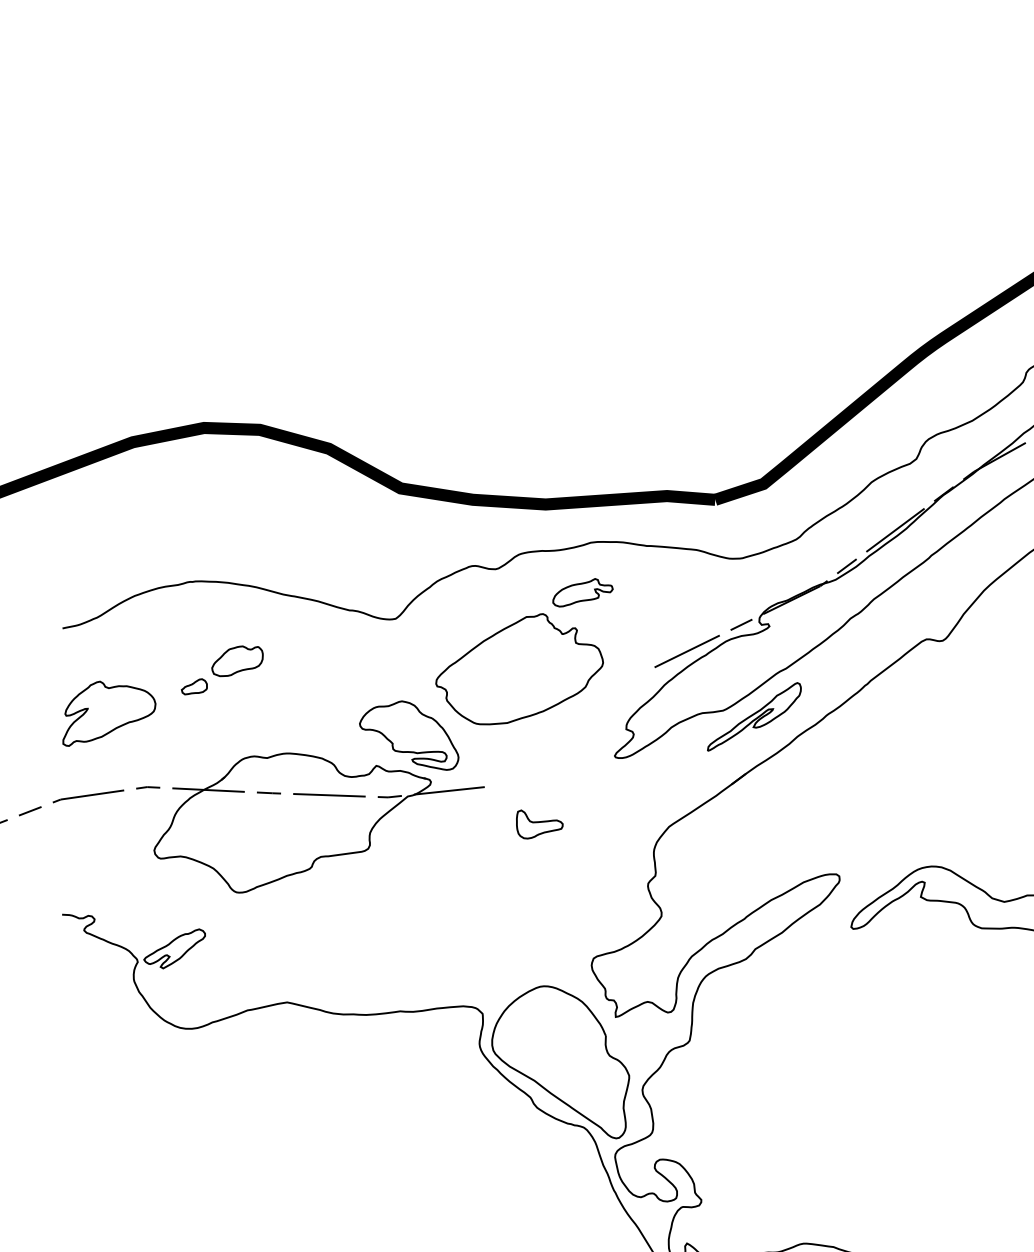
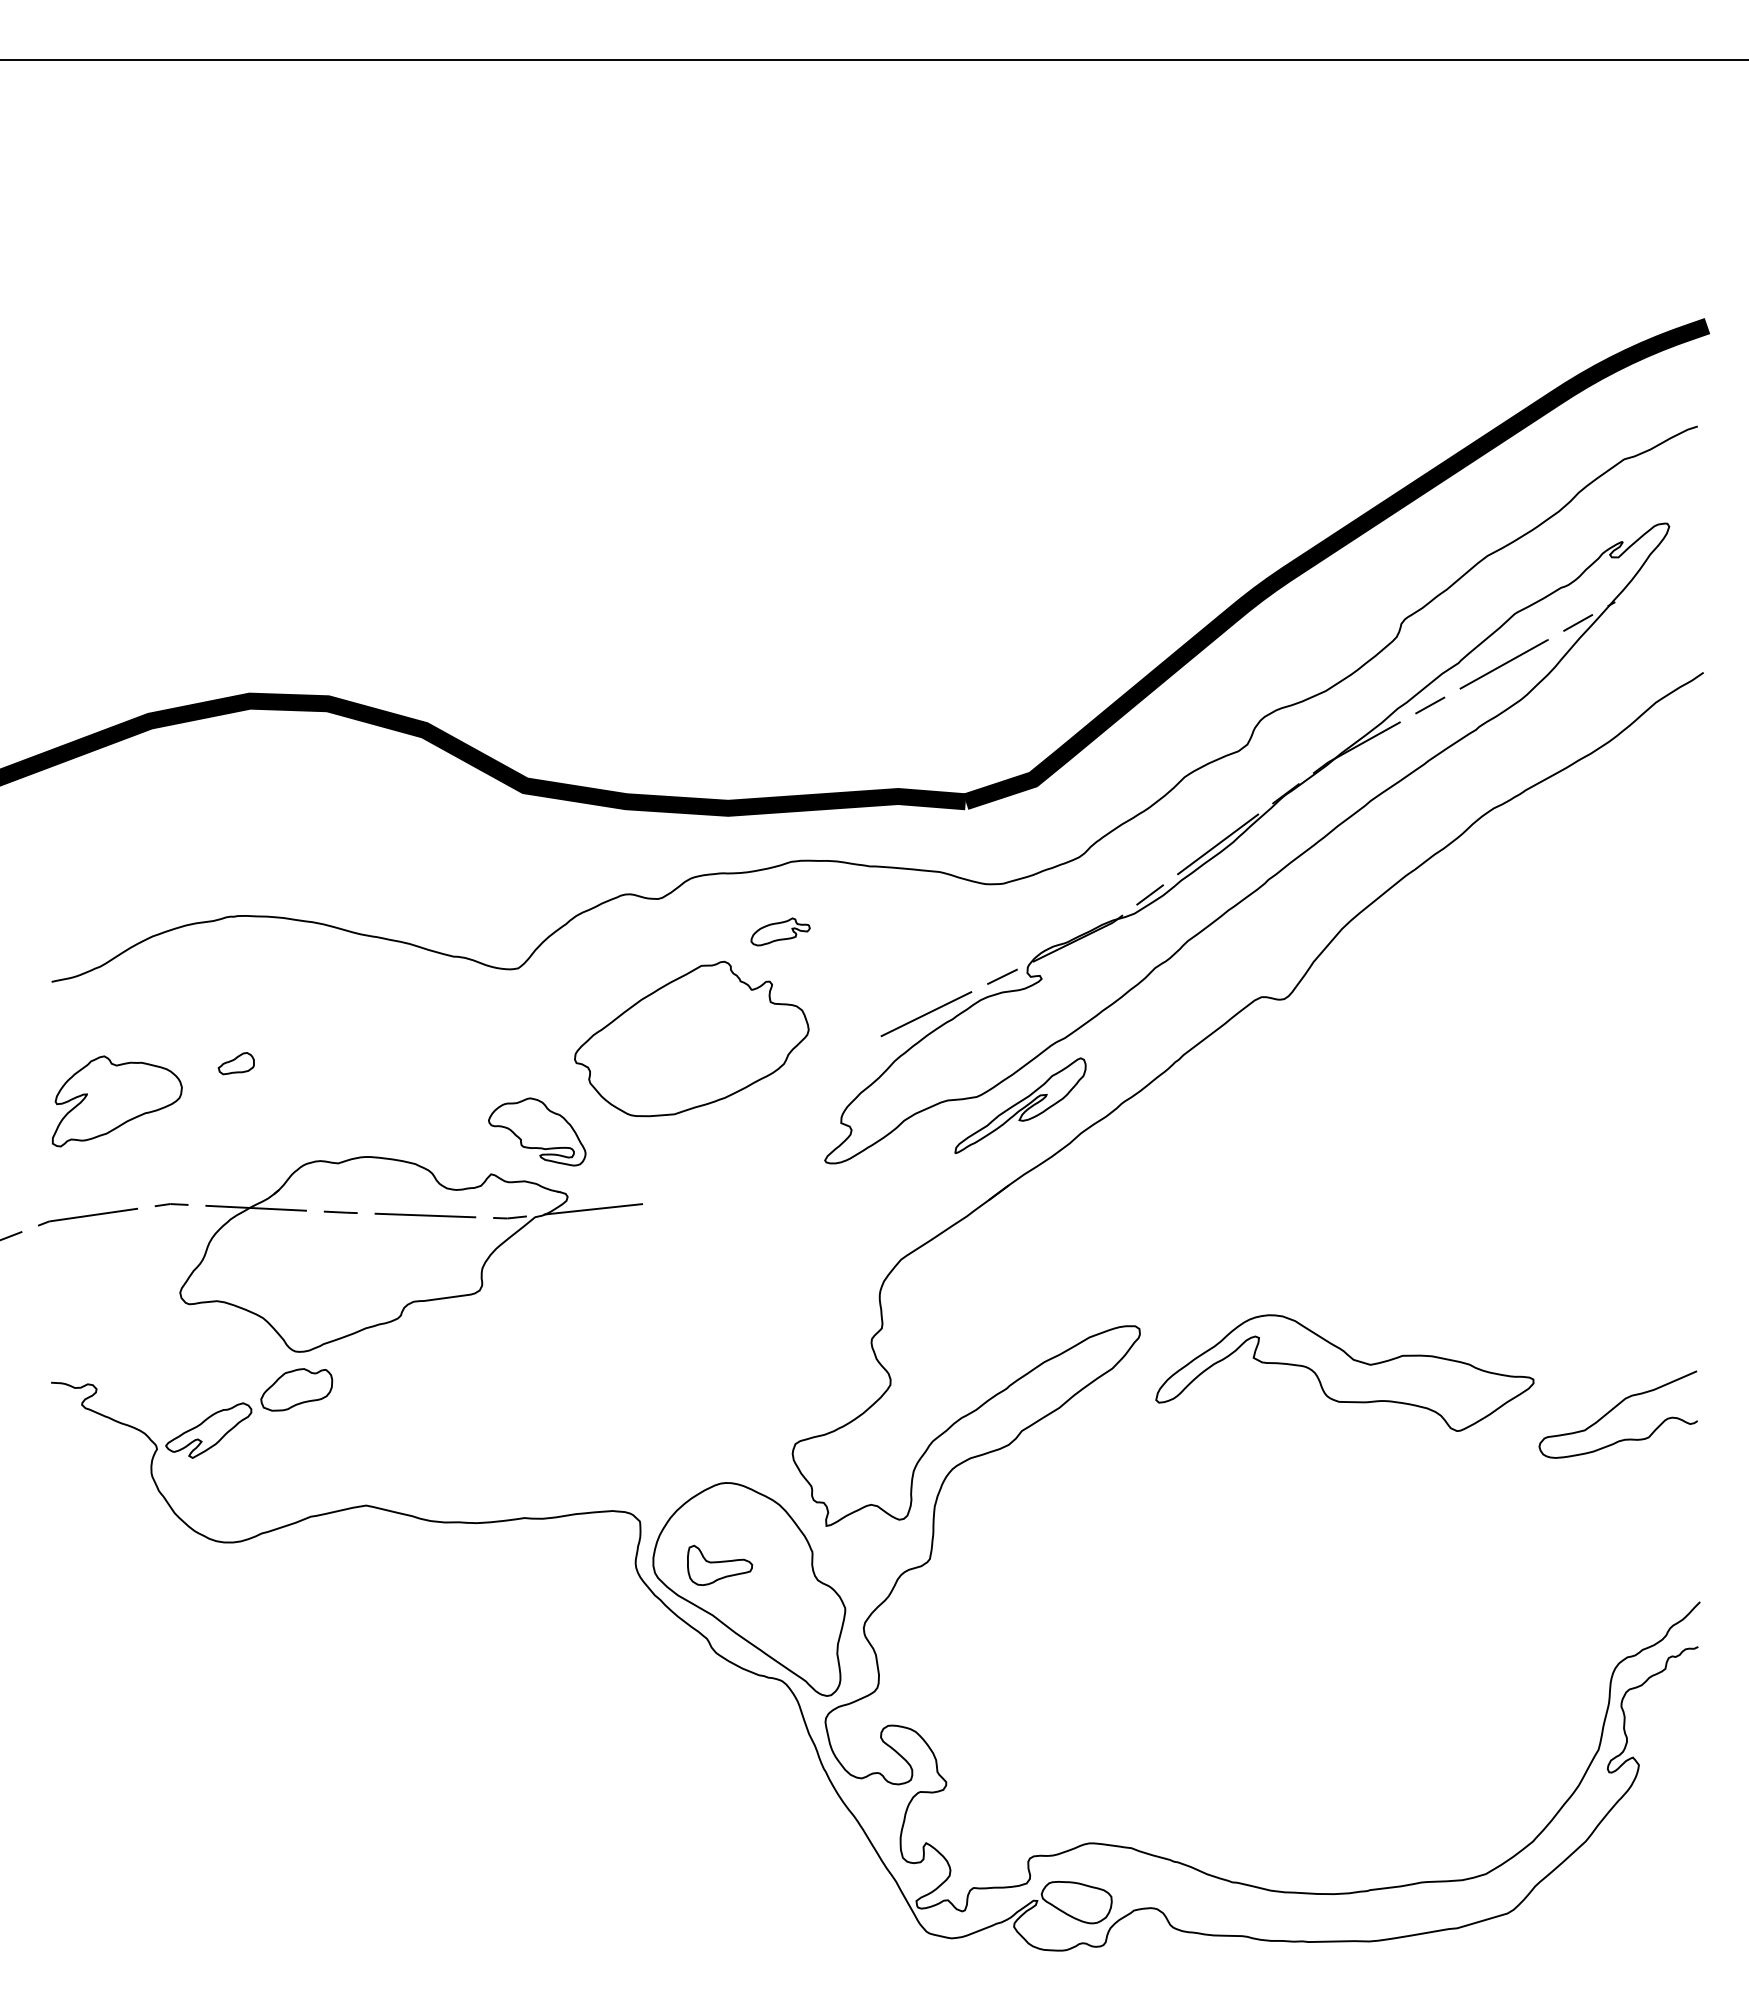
part: (582, 592) -> (780, 931), size x0.7
part: (237, 661) -> (296, 1389), moved
part: (409, 735) -> (537, 1131), size x0.7
part: (539, 823) -> (719, 1564), moved

